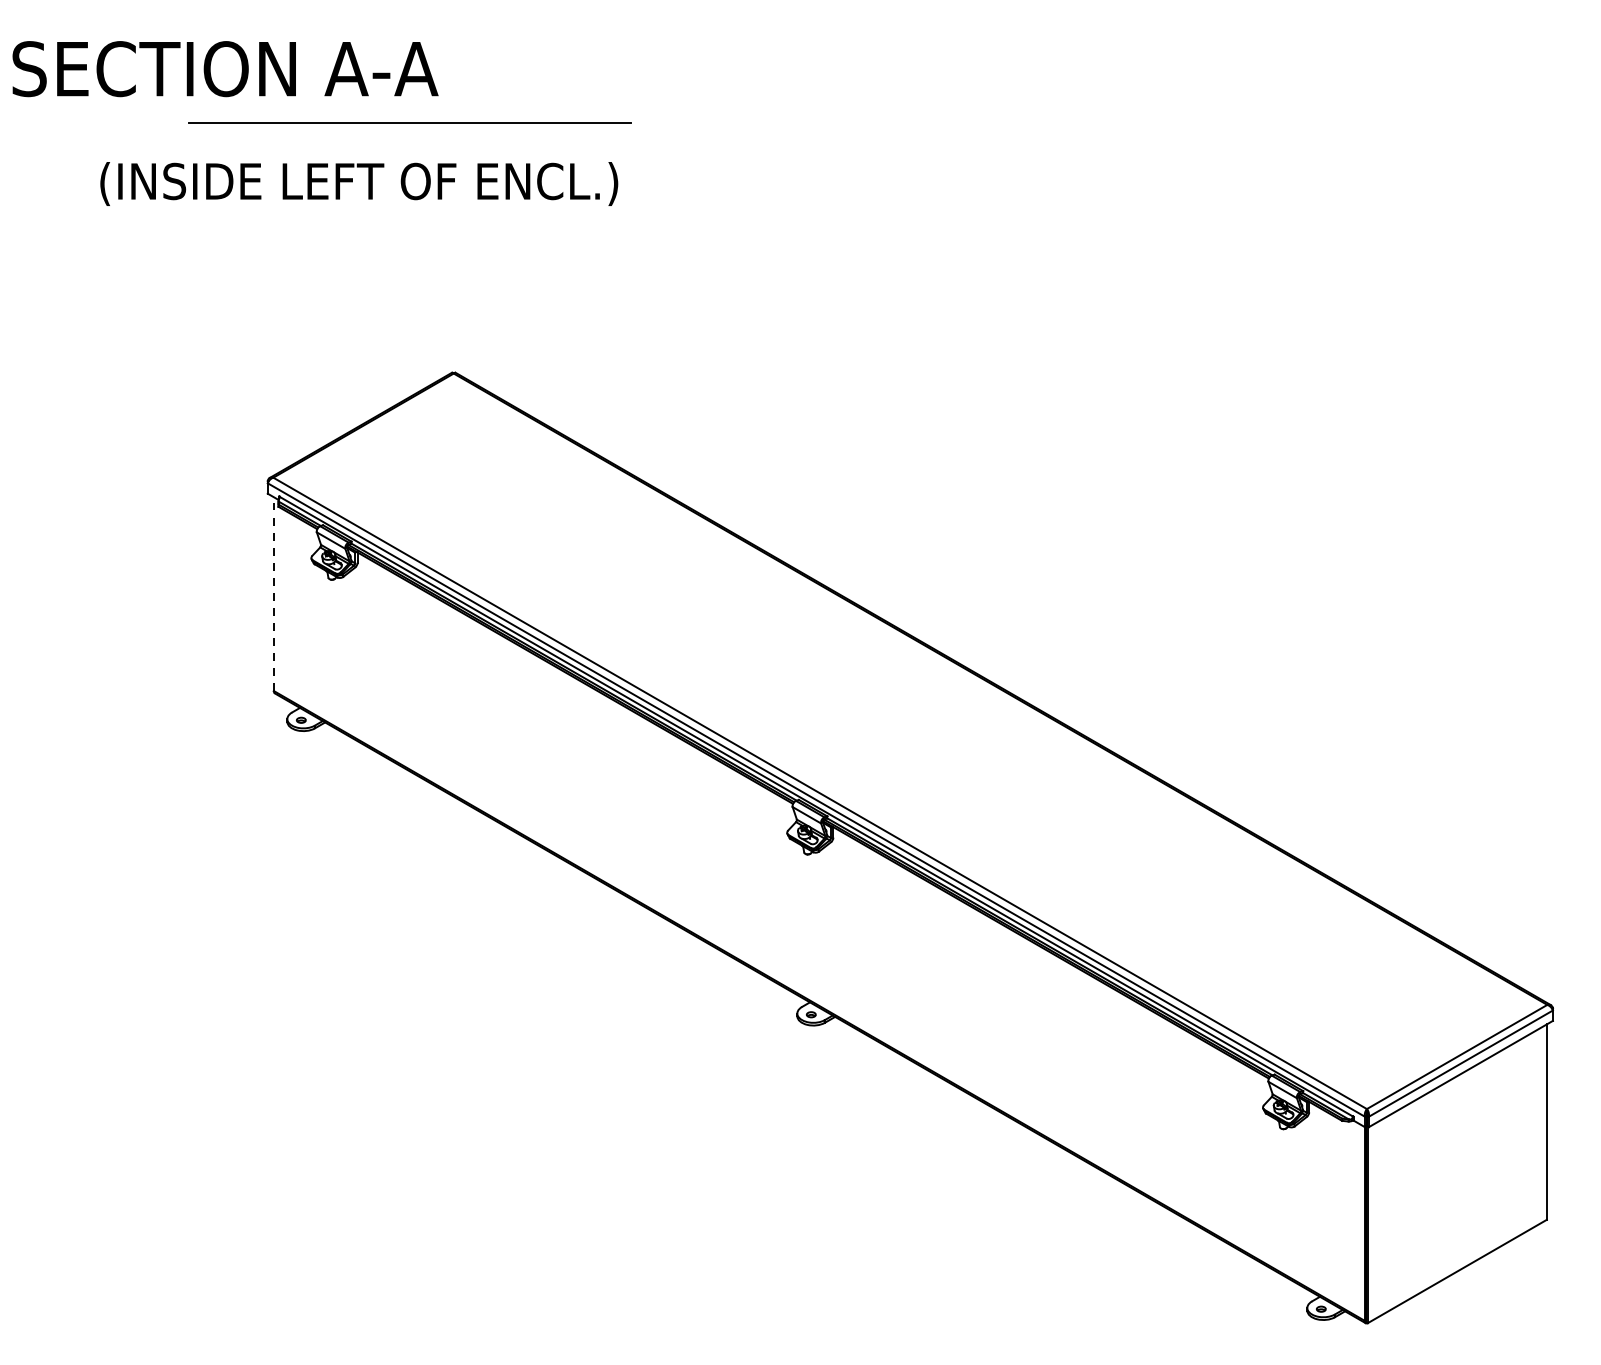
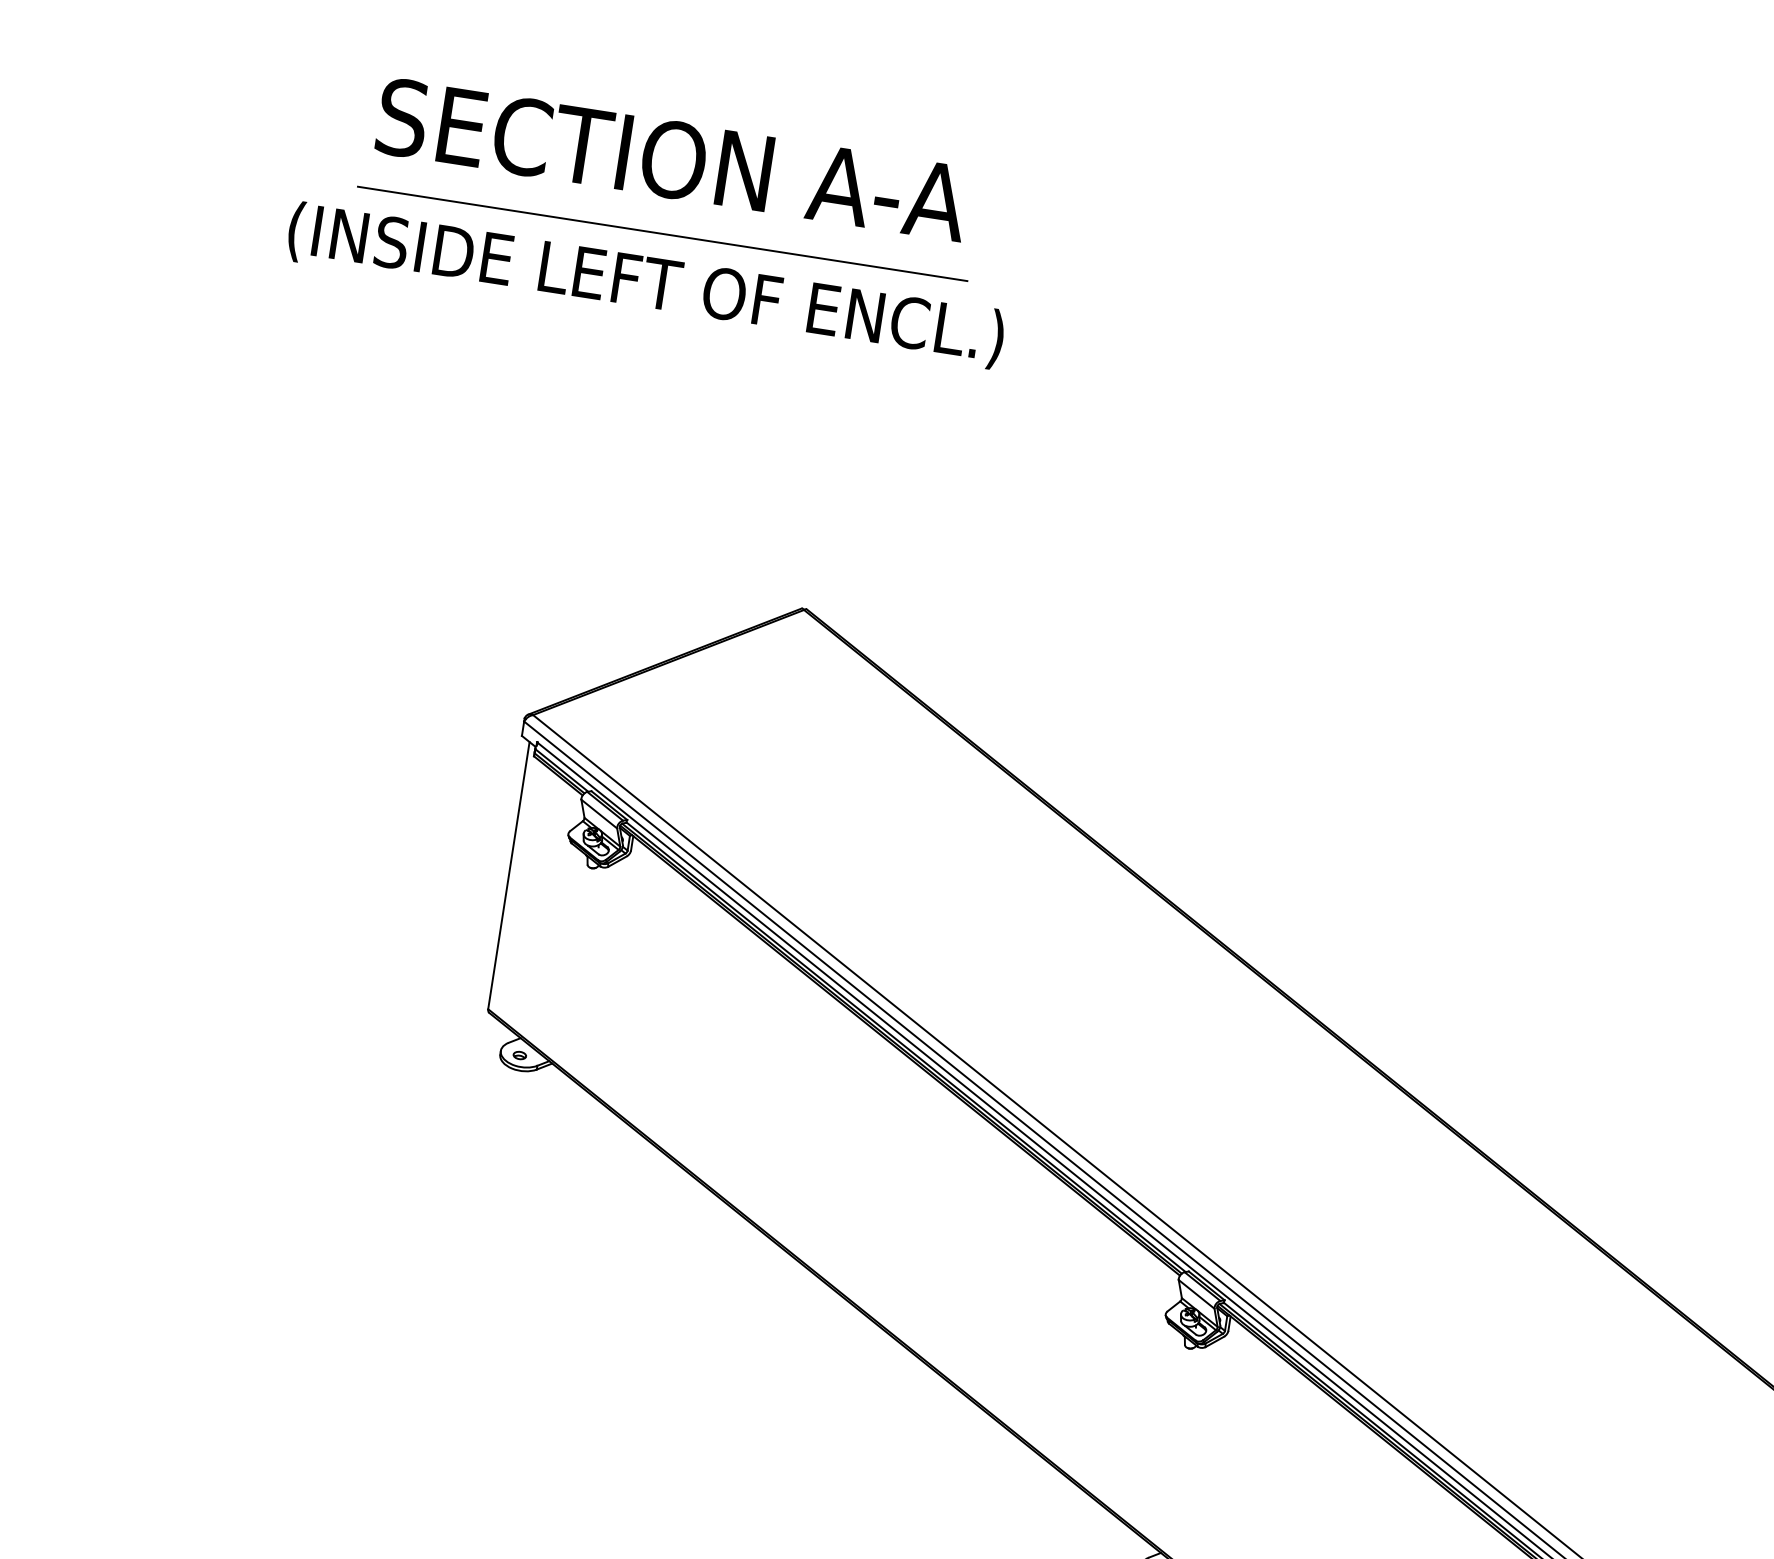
text: (225, 69) -> (672, 160), moved
line: (409, 122) -> (661, 233), moved
text: (359, 183) -> (646, 284), moved
line: (273, 594) -> (508, 876), dashed -> solid

